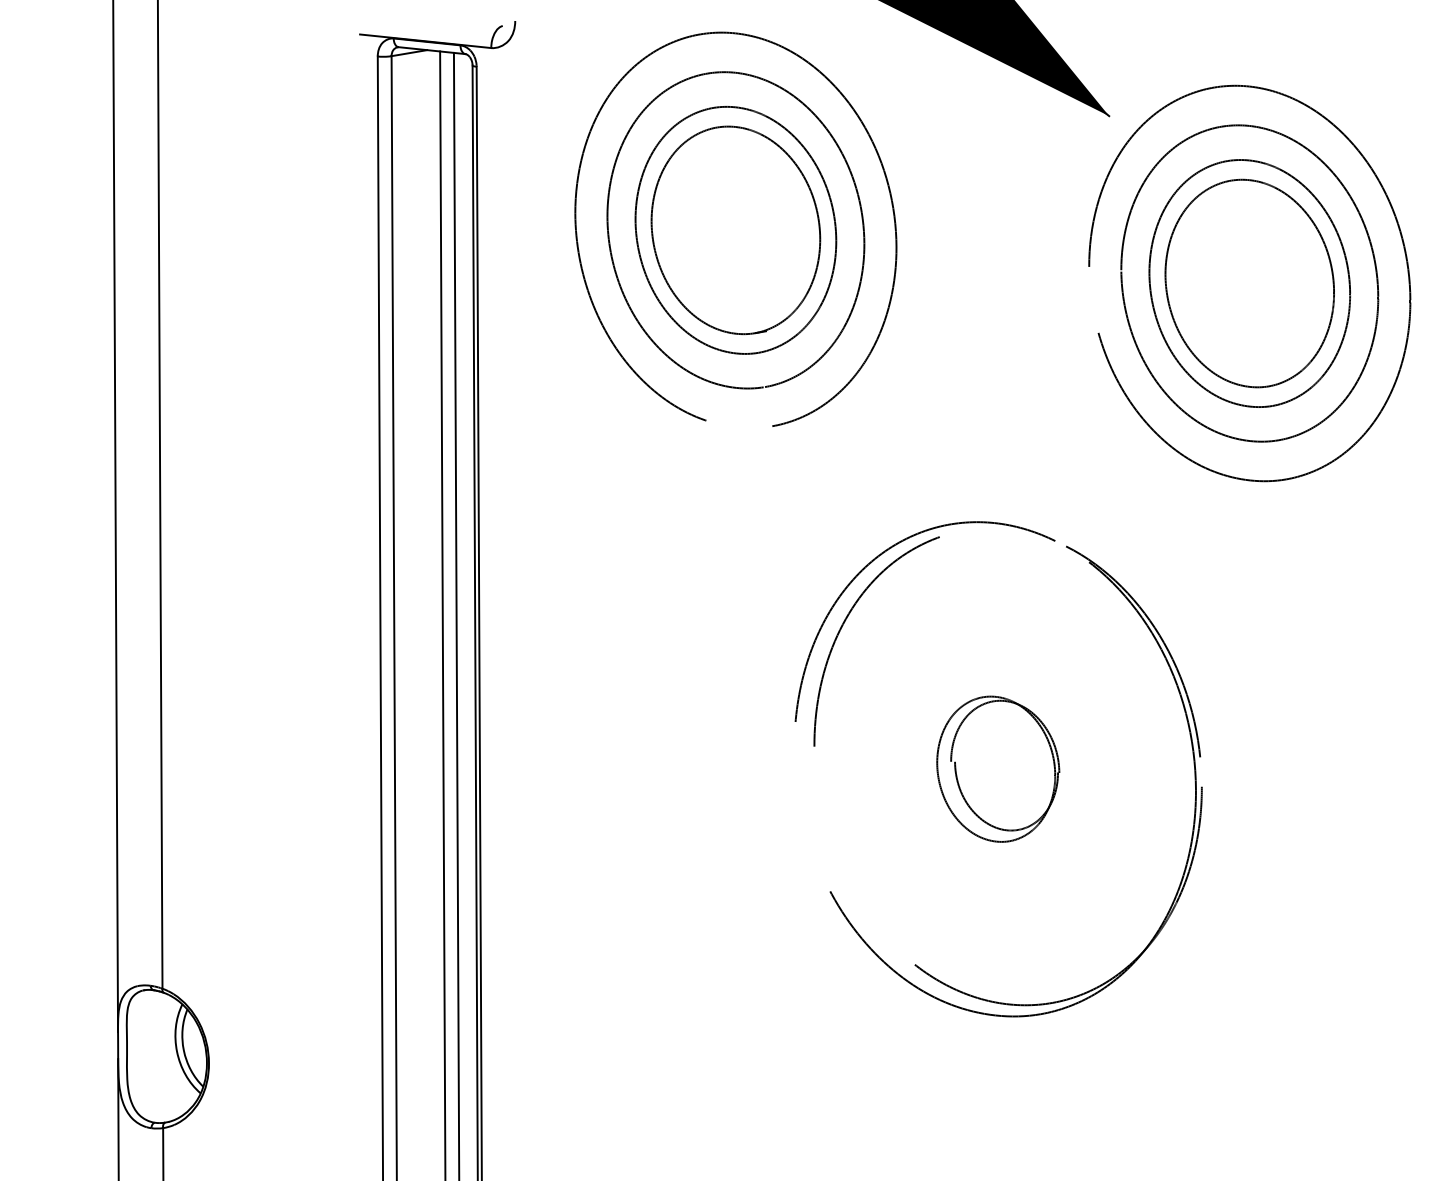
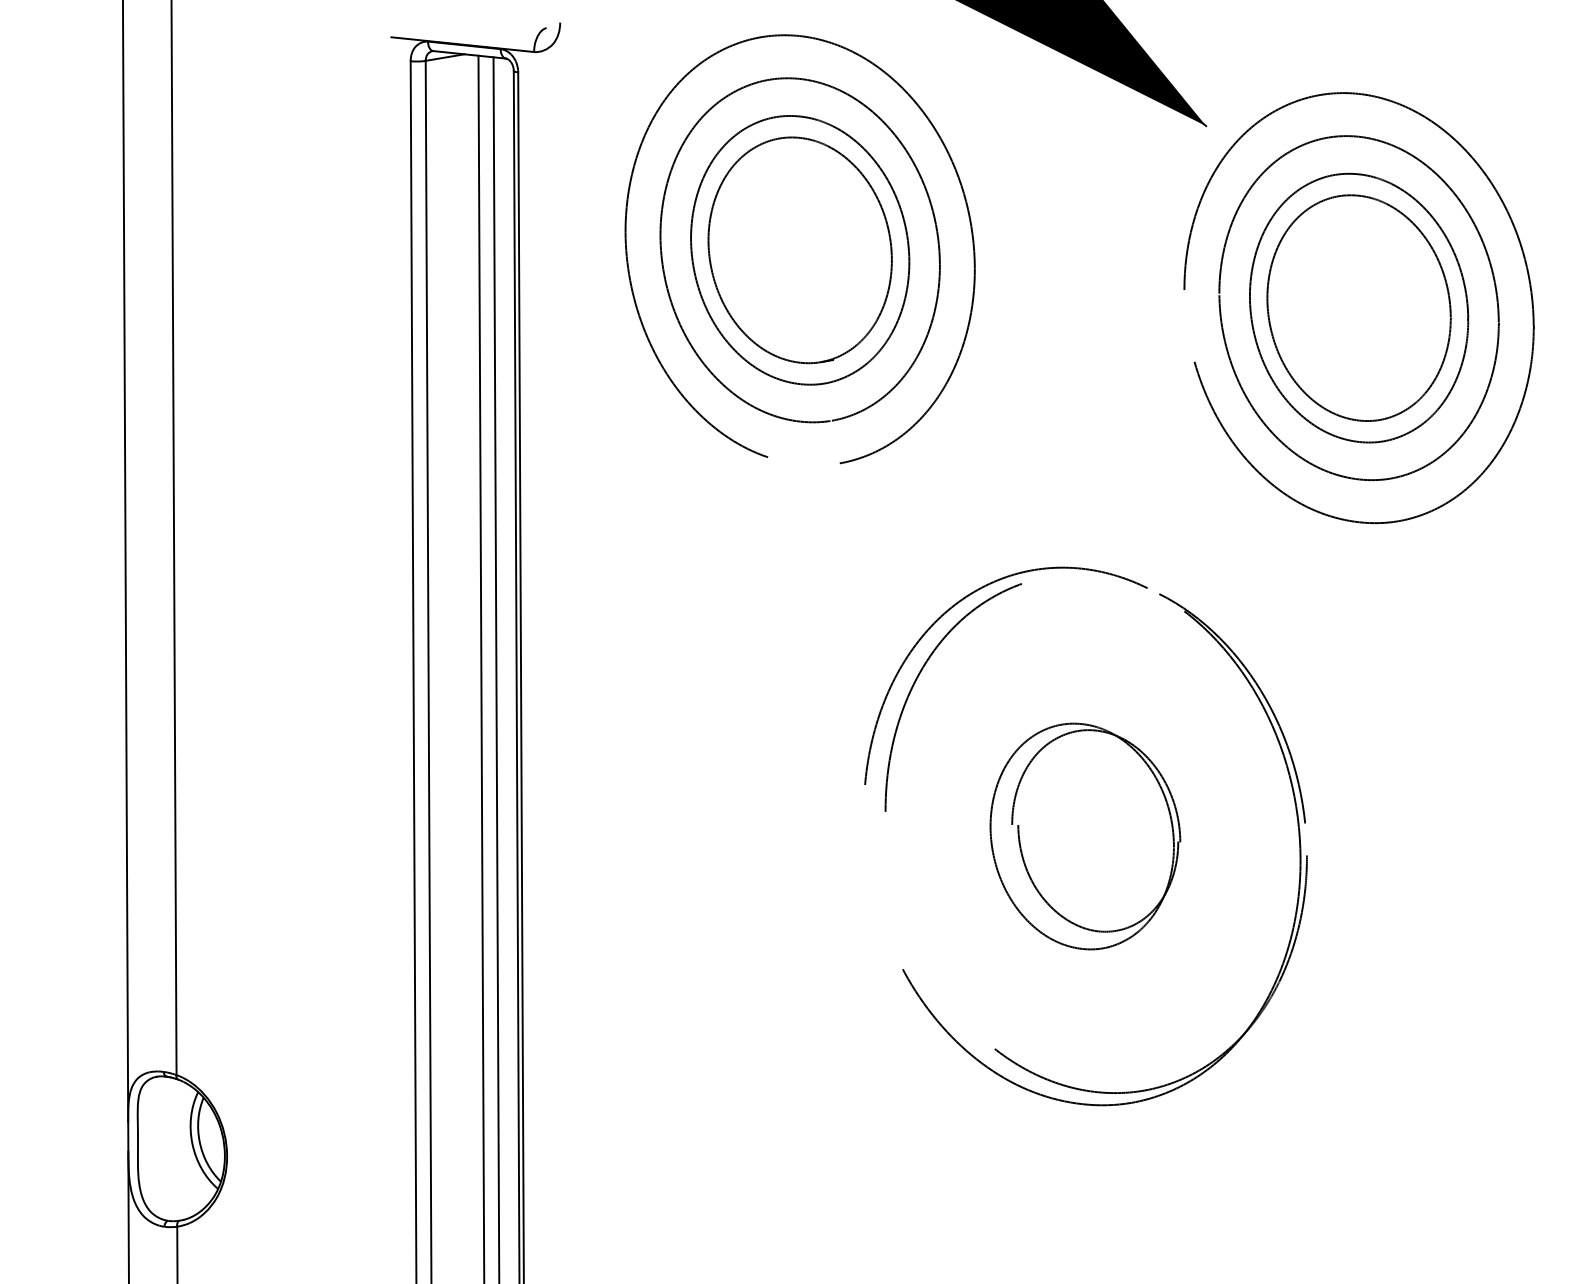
part: (998, 768) -> (1085, 835), size x1.43

